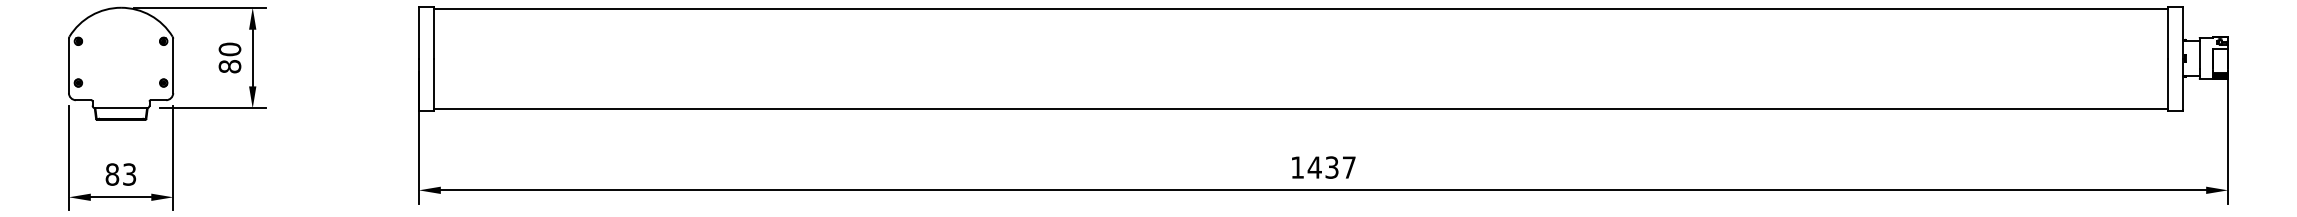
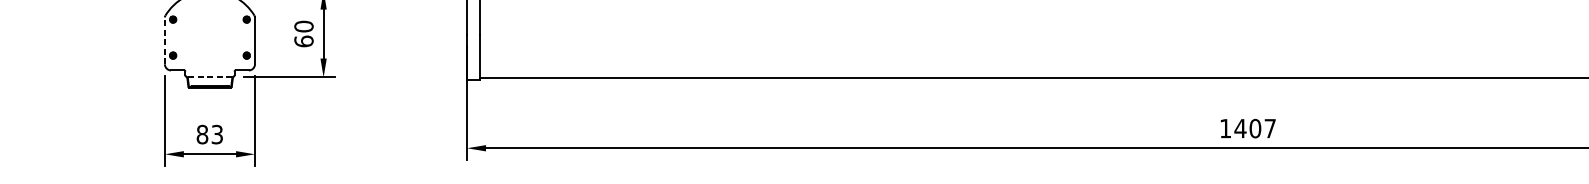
line: (68, 65) -> (164, 40), solid -> dashed
text: (229, 66) -> (303, 41), 80 -> 60
line: (121, 108) -> (210, 77), solid -> dashed
text: (1331, 167) -> (1254, 128), 1437 -> 1407

